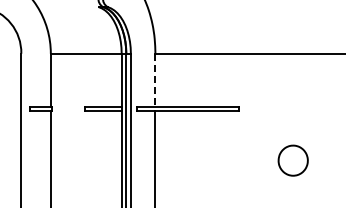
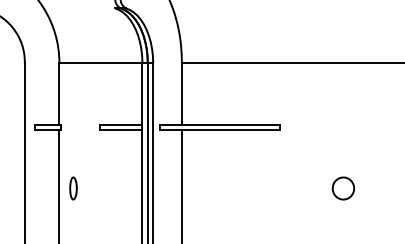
line: (155, 80) -> (182, 94), dashed -> solid
part: (62, 160) -> (73, 188), added
part: (293, 160) -> (343, 188), size x0.62

